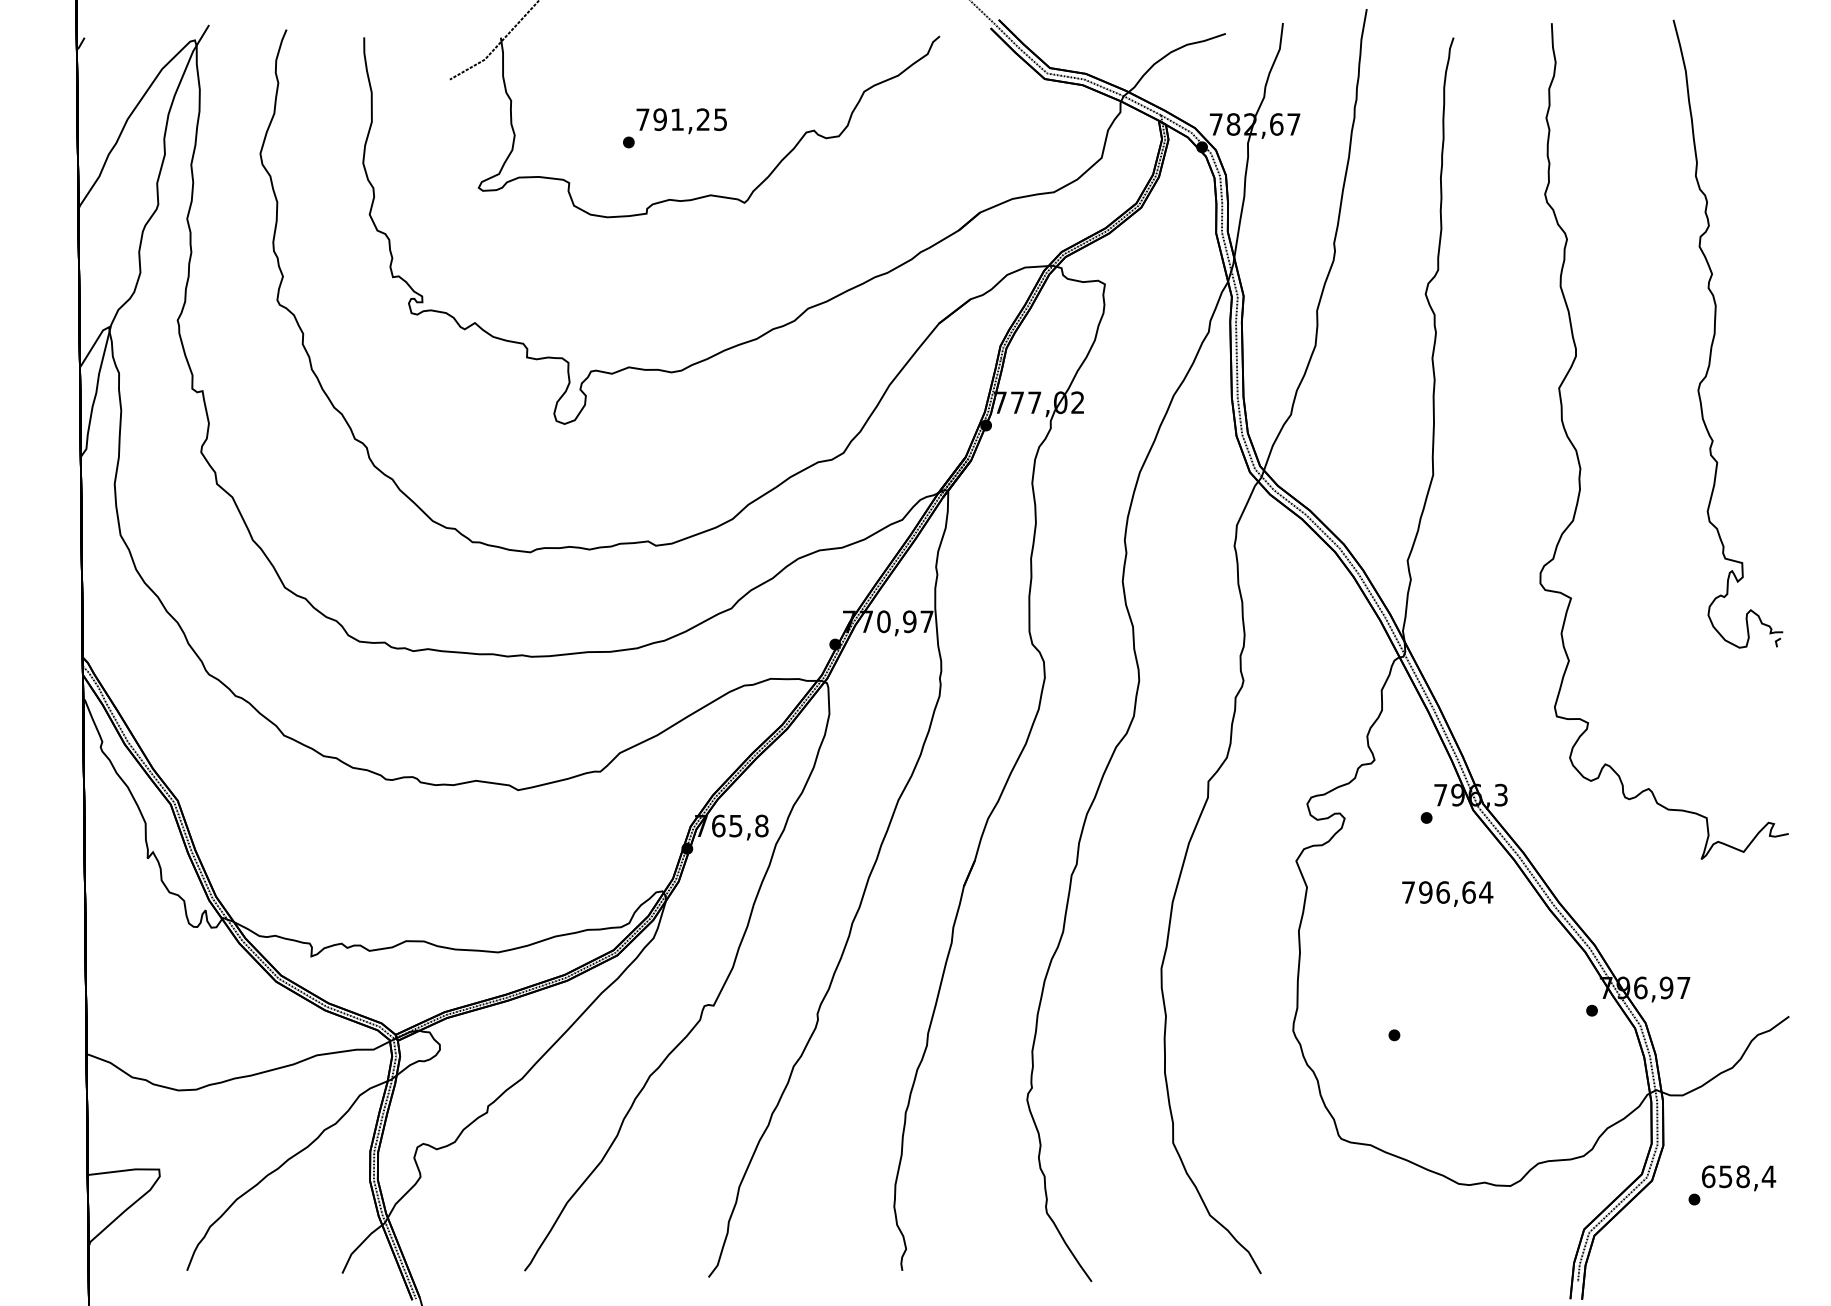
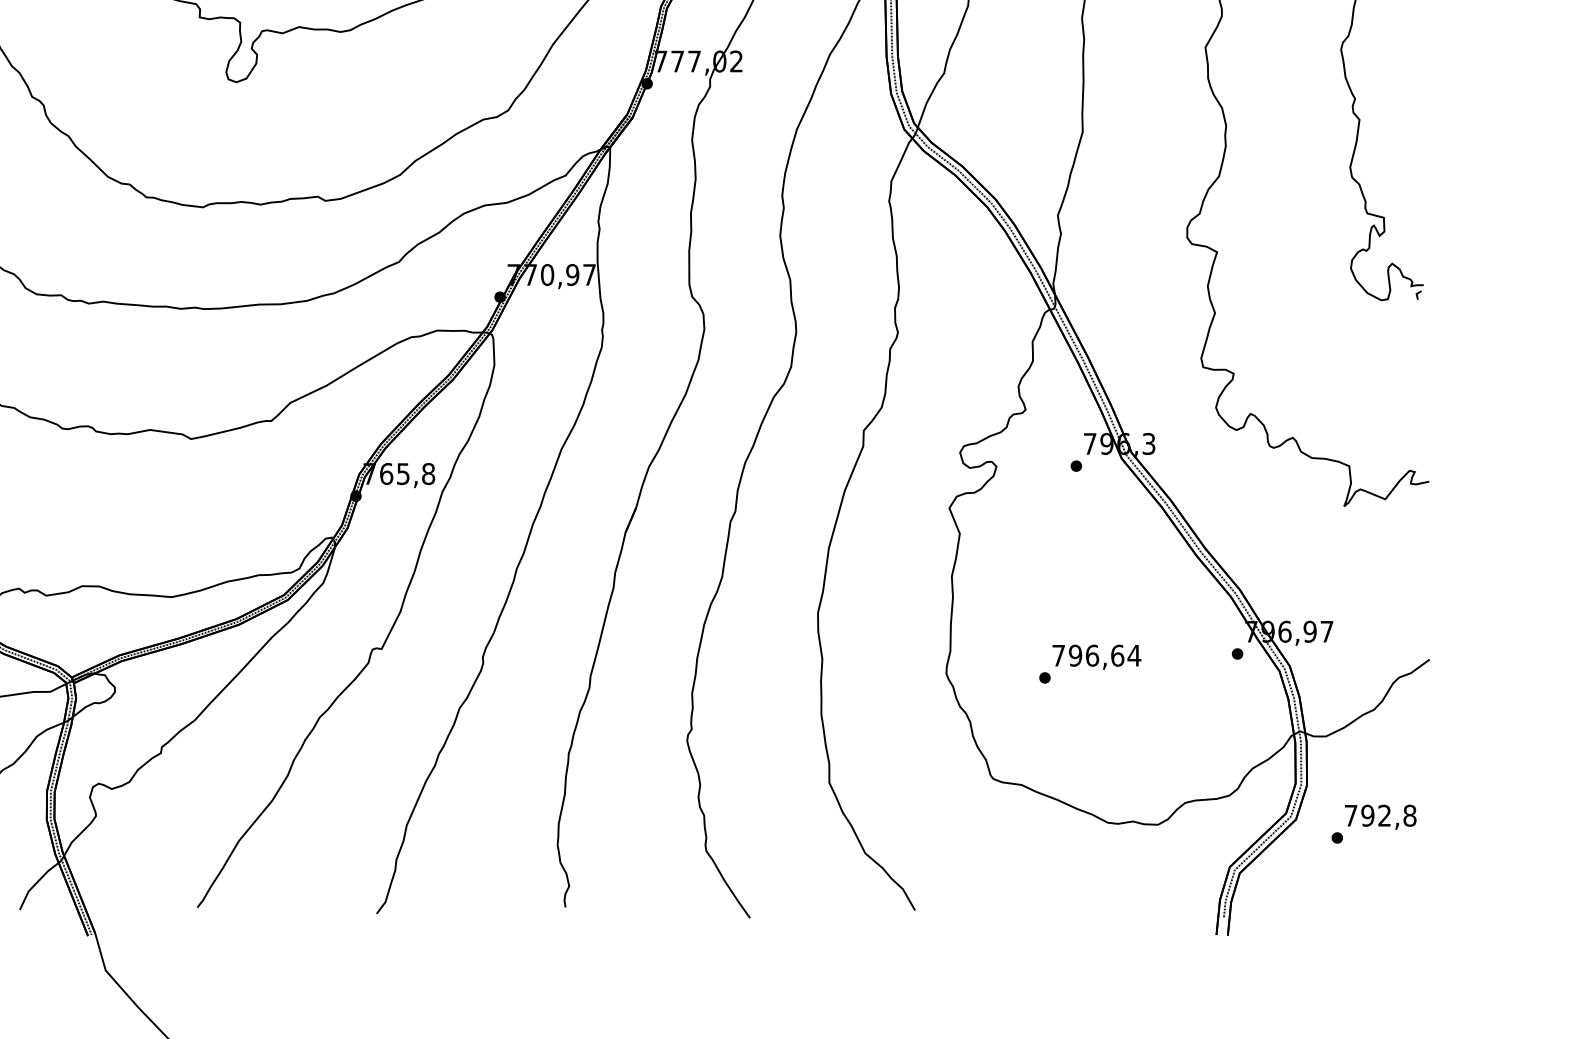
text: (1447, 893) -> (1096, 656), moved
text: (1739, 1176) -> (1381, 815), 658,4 -> 792,8

